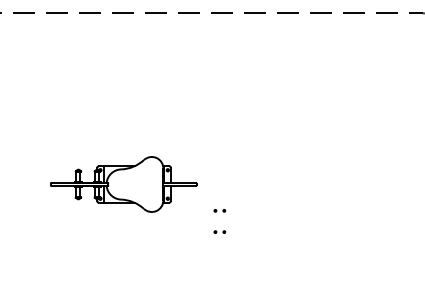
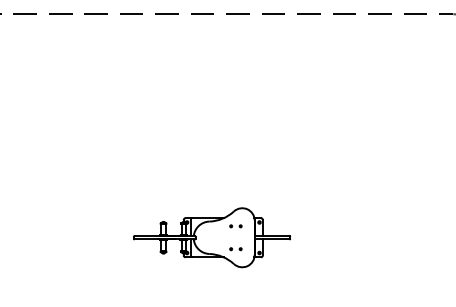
part: (123, 184) -> (211, 237), moved

